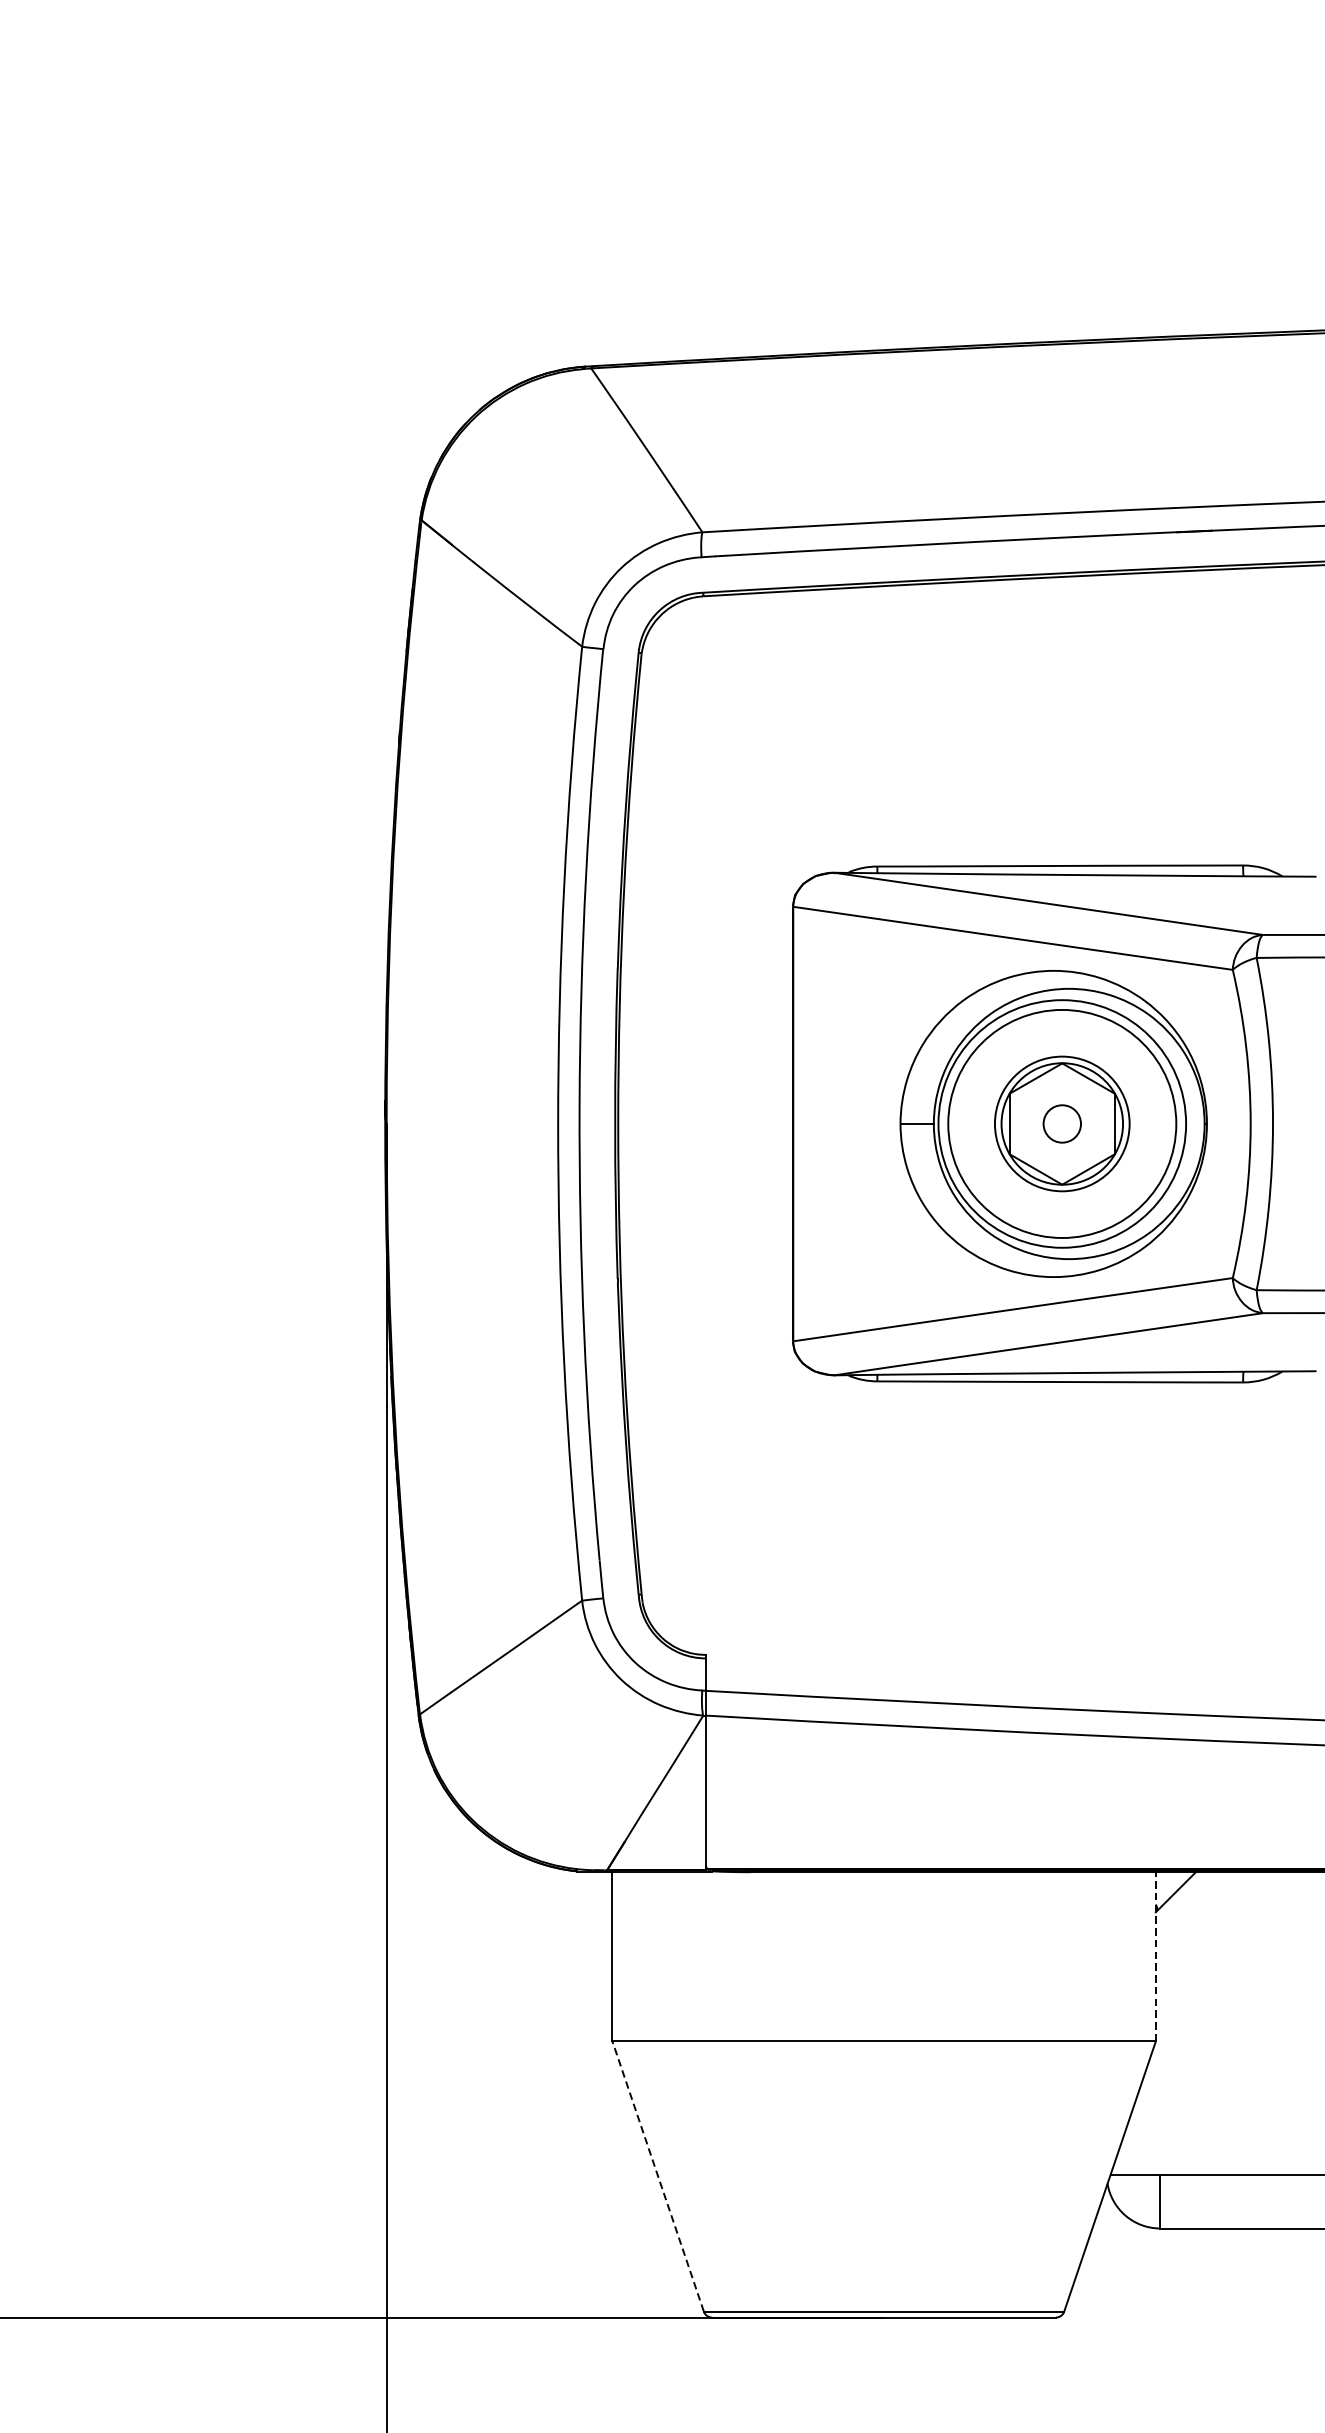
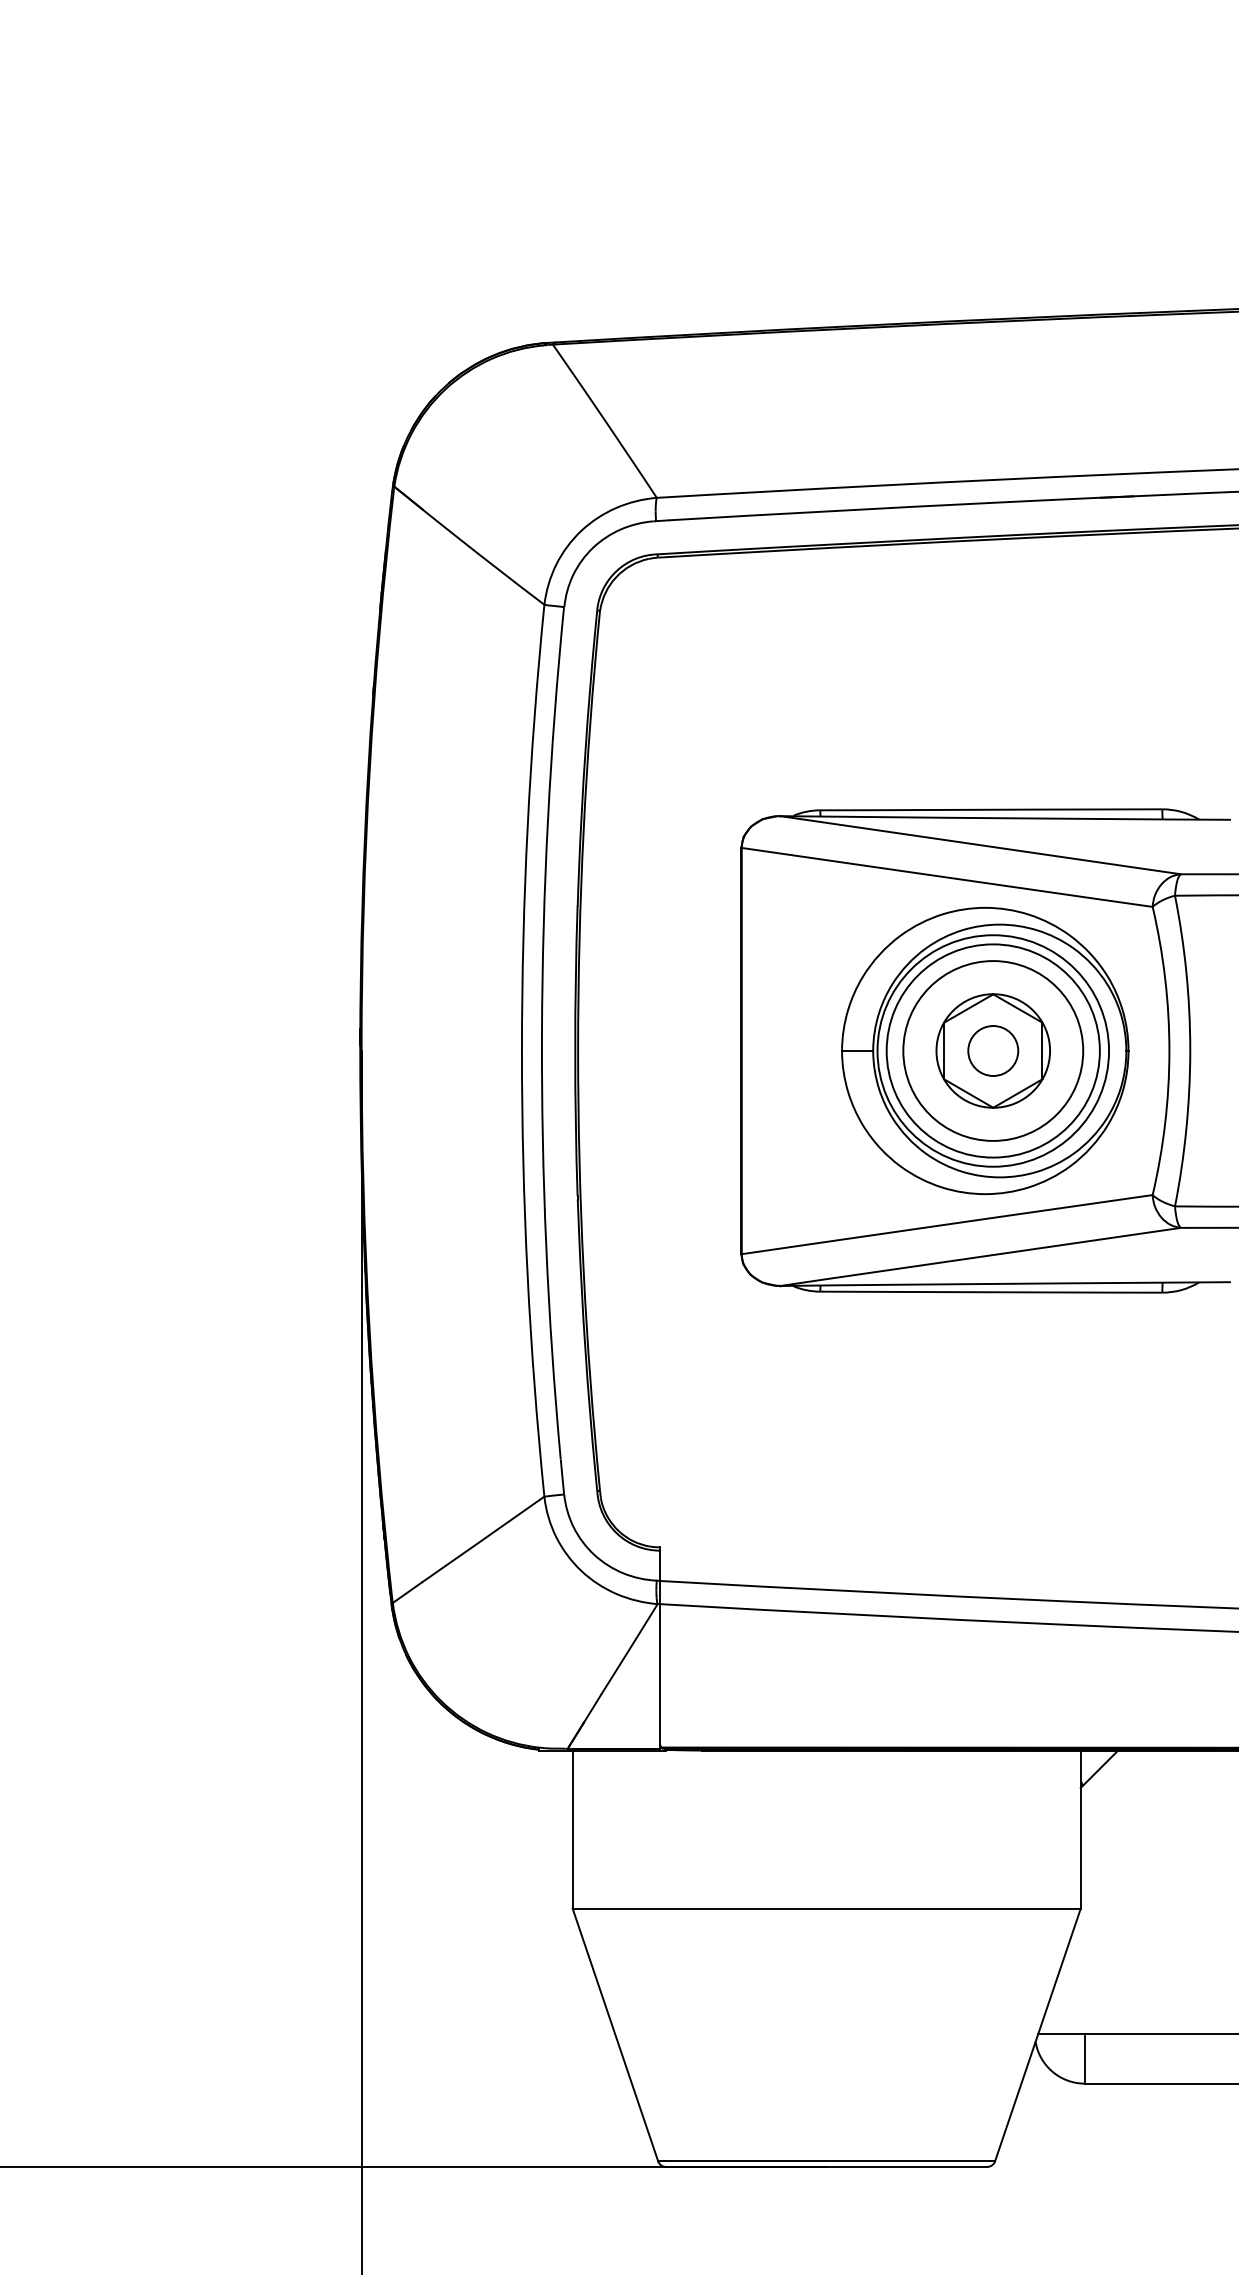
circle: (1062, 1123) -> (993, 1050), size x1.43
circle: (1062, 1123) -> (993, 1050), size x1.43
line: (1155, 1956) -> (1080, 1829), dashed -> solid
line: (658, 2175) -> (615, 2034), dashed -> solid

